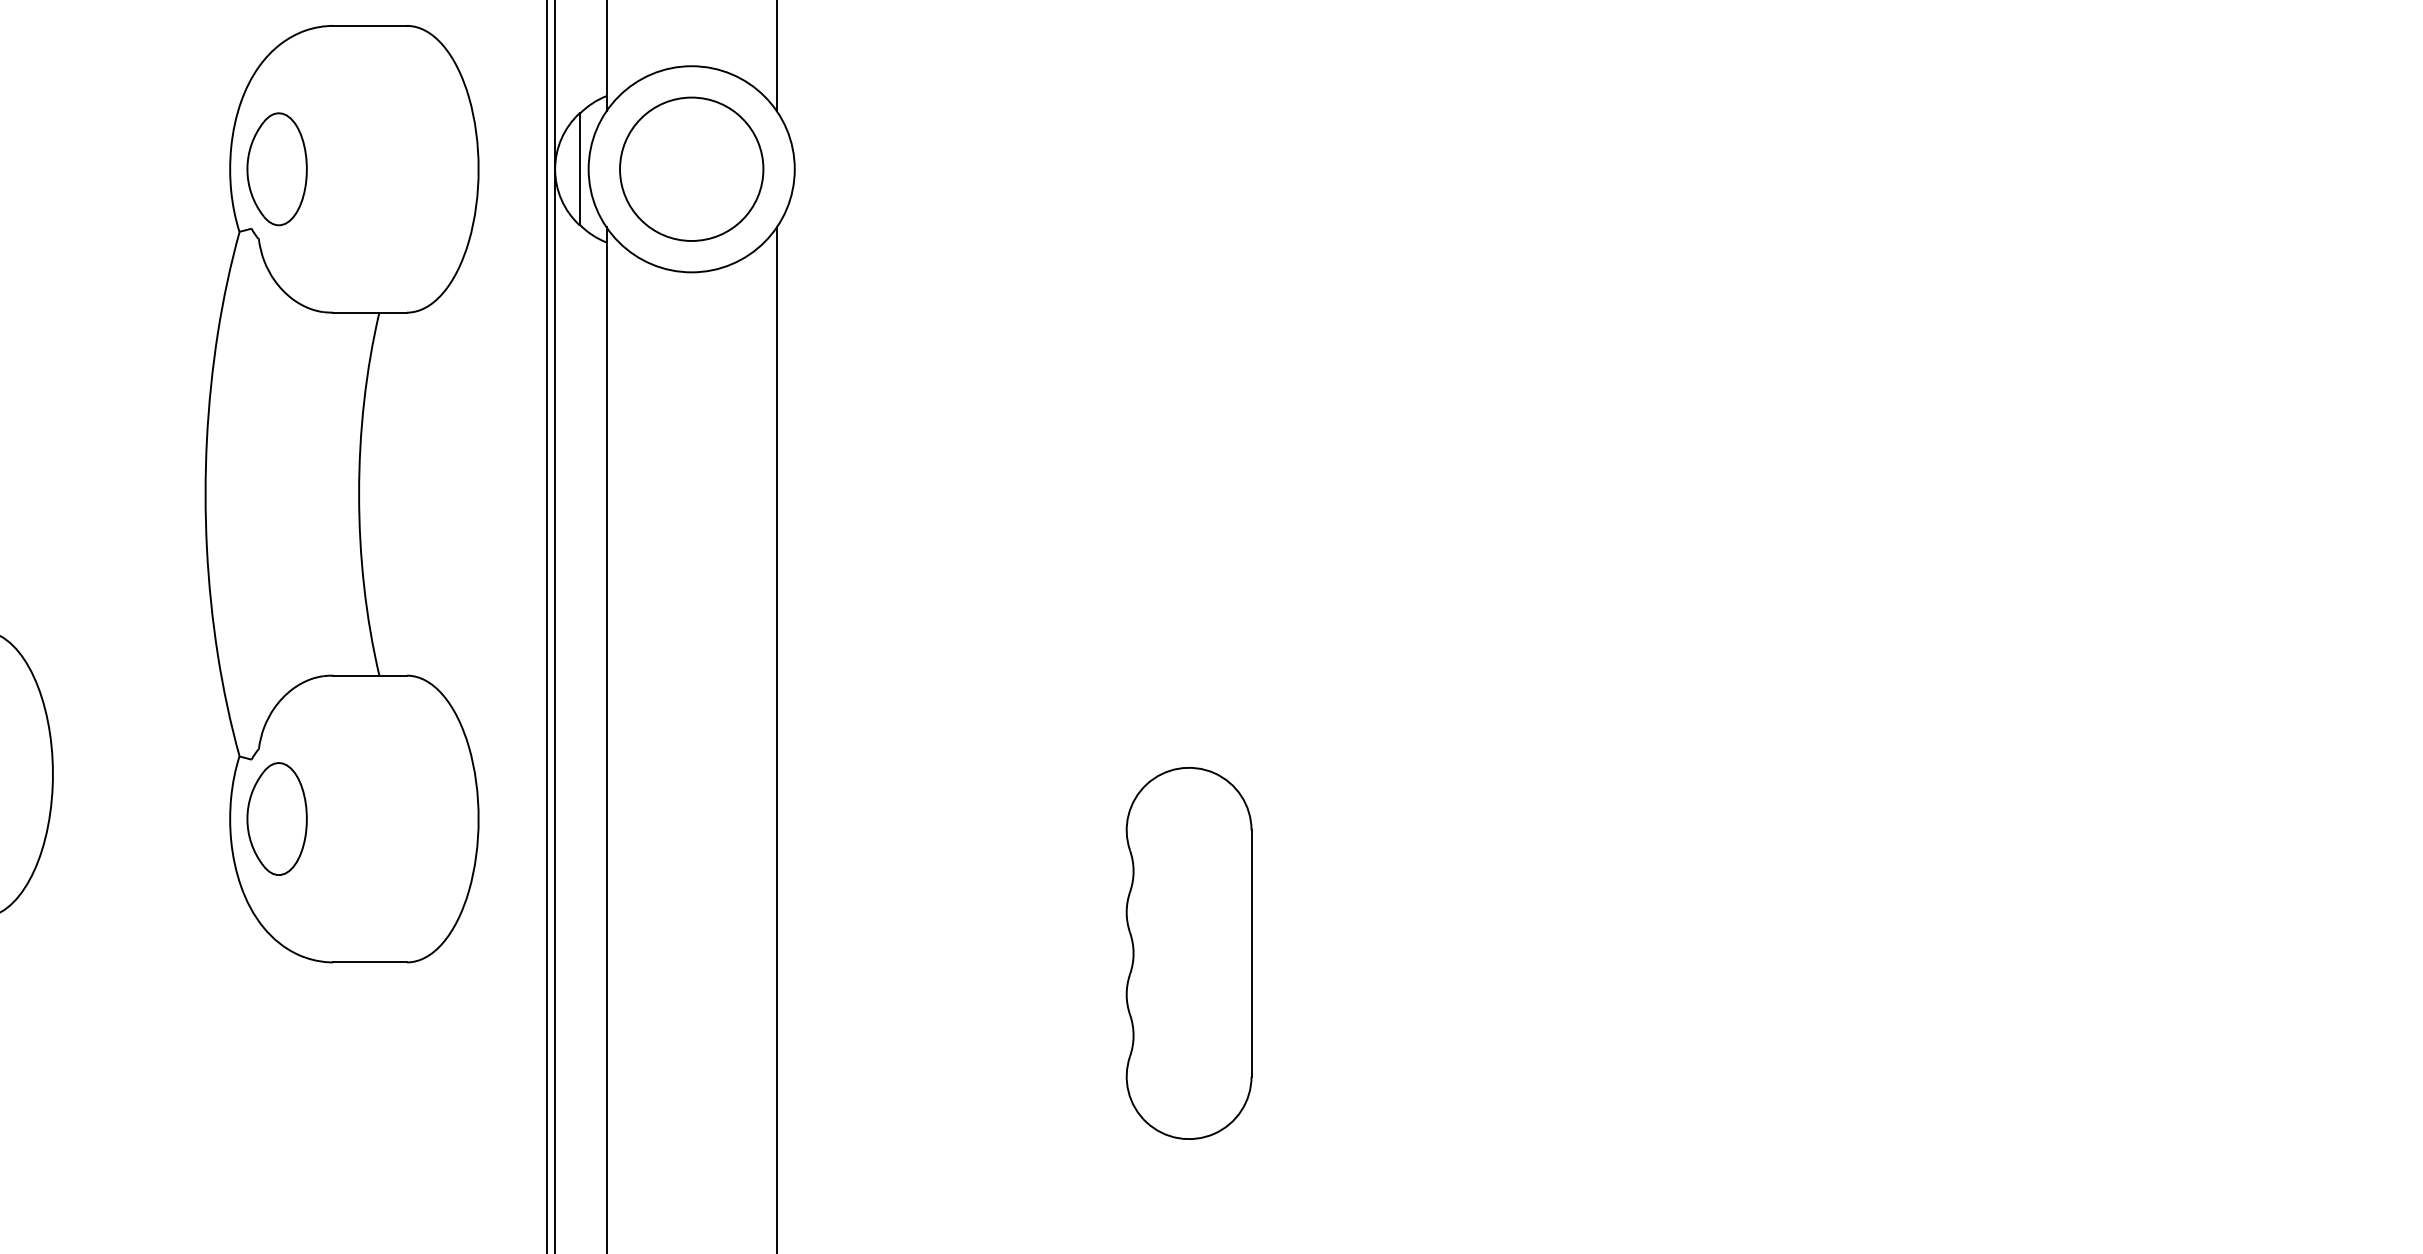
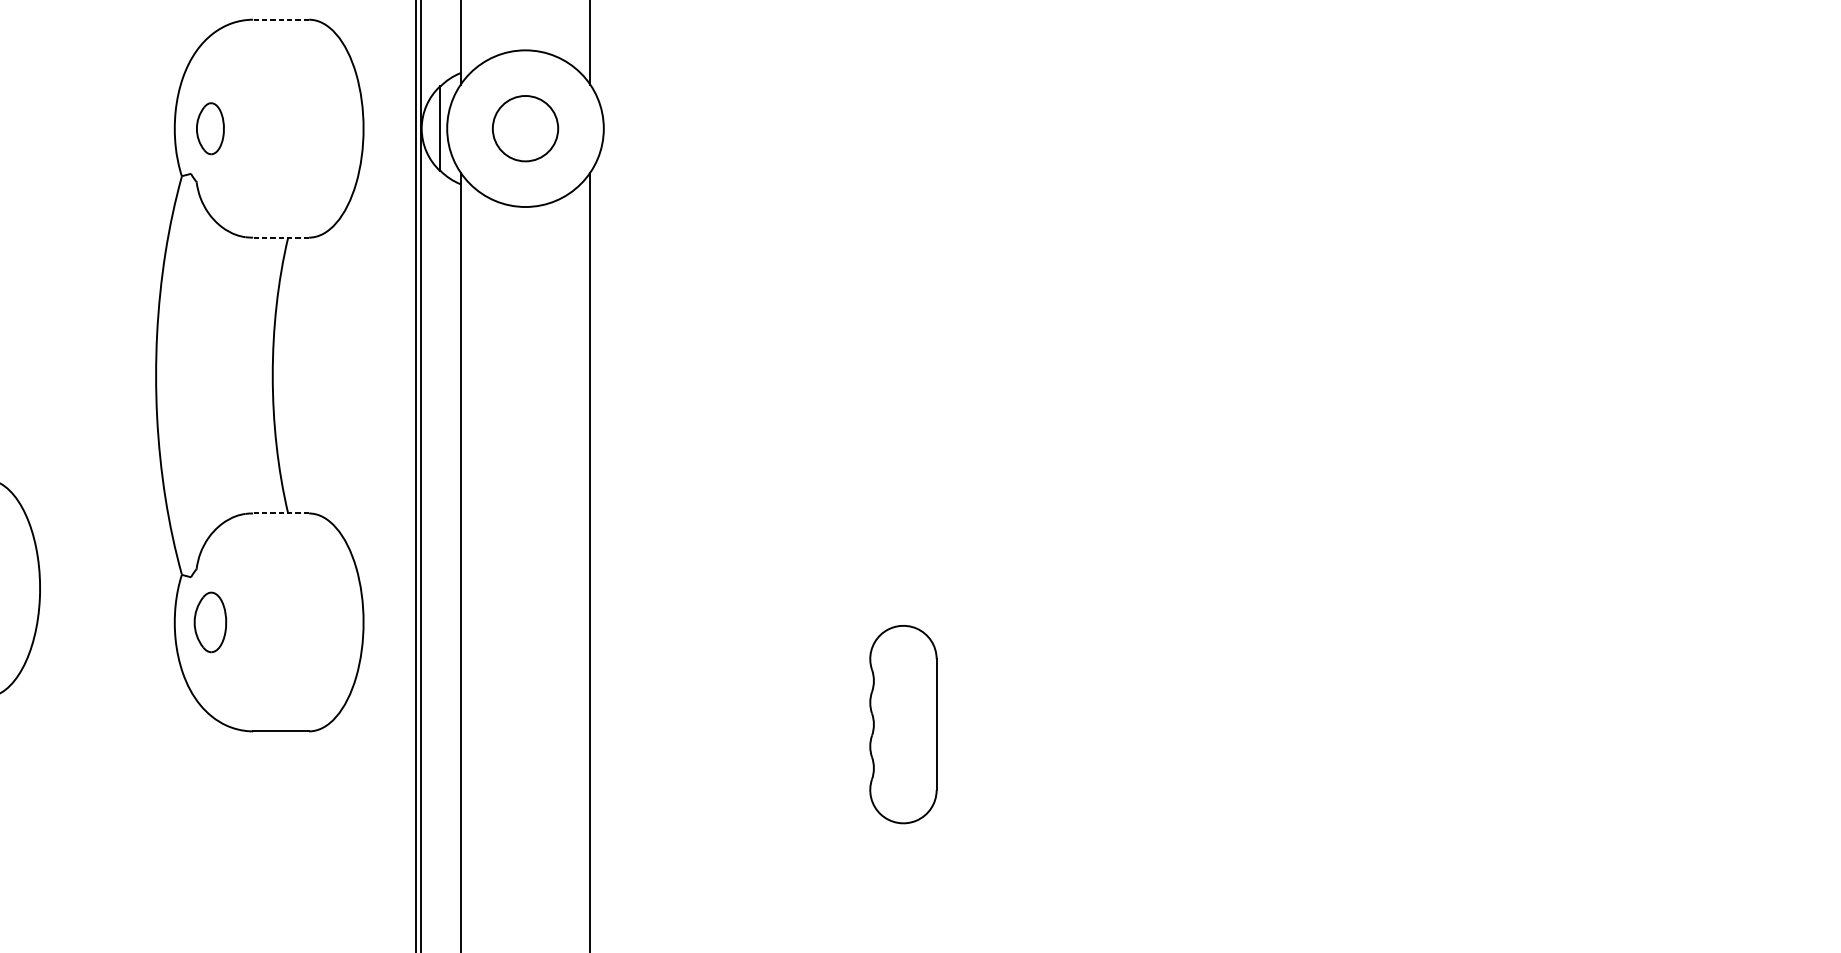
line: (370, 25) -> (281, 19), solid -> dashed
circle: (691, 168) -> (525, 128), size x0.6
part: (276, 169) -> (209, 128), size x0.6
line: (370, 312) -> (281, 237), solid -> dashed
line: (370, 675) -> (281, 513), solid -> dashed
part: (276, 818) -> (209, 622), size x0.7
part: (1188, 953) -> (903, 724), size x0.7

